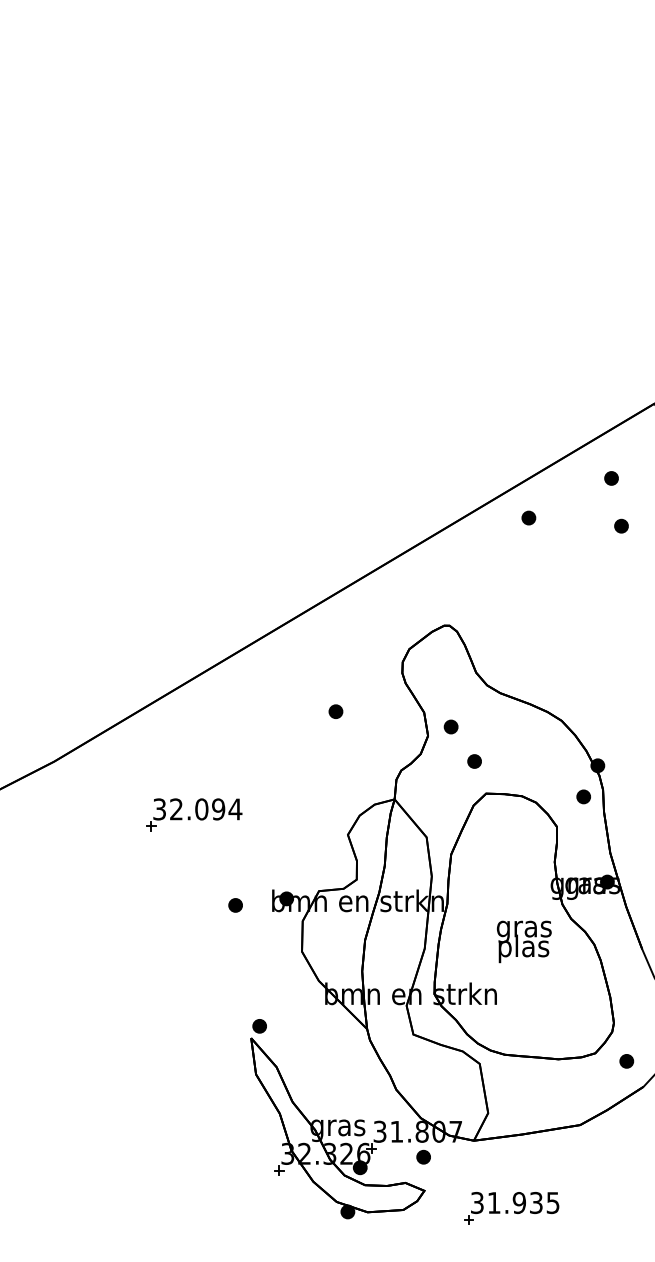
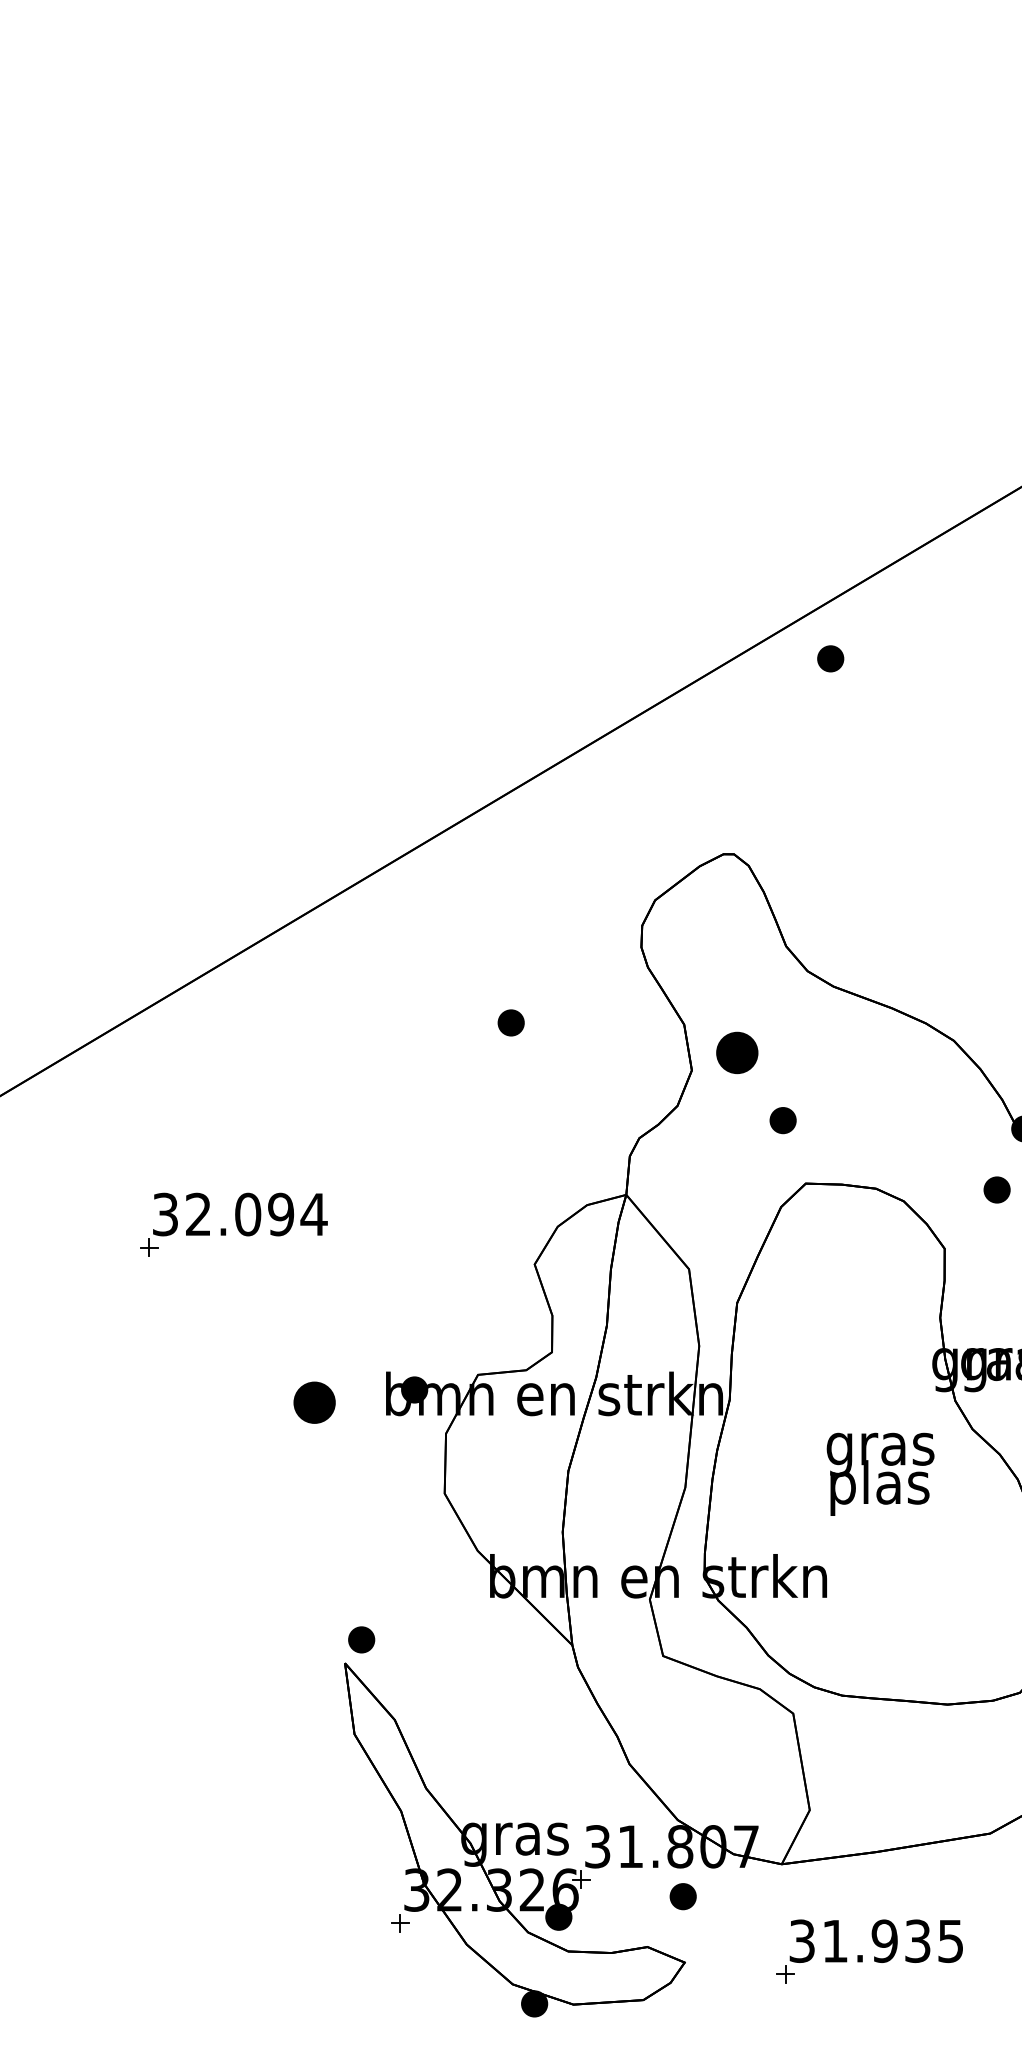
part: (528, 517) -> (829, 657), moved
part: (450, 726) -> (735, 1051), size x1.6
part: (235, 905) -> (314, 1402), size x1.6
part: (511, 1208) -> (869, 1952), moved

